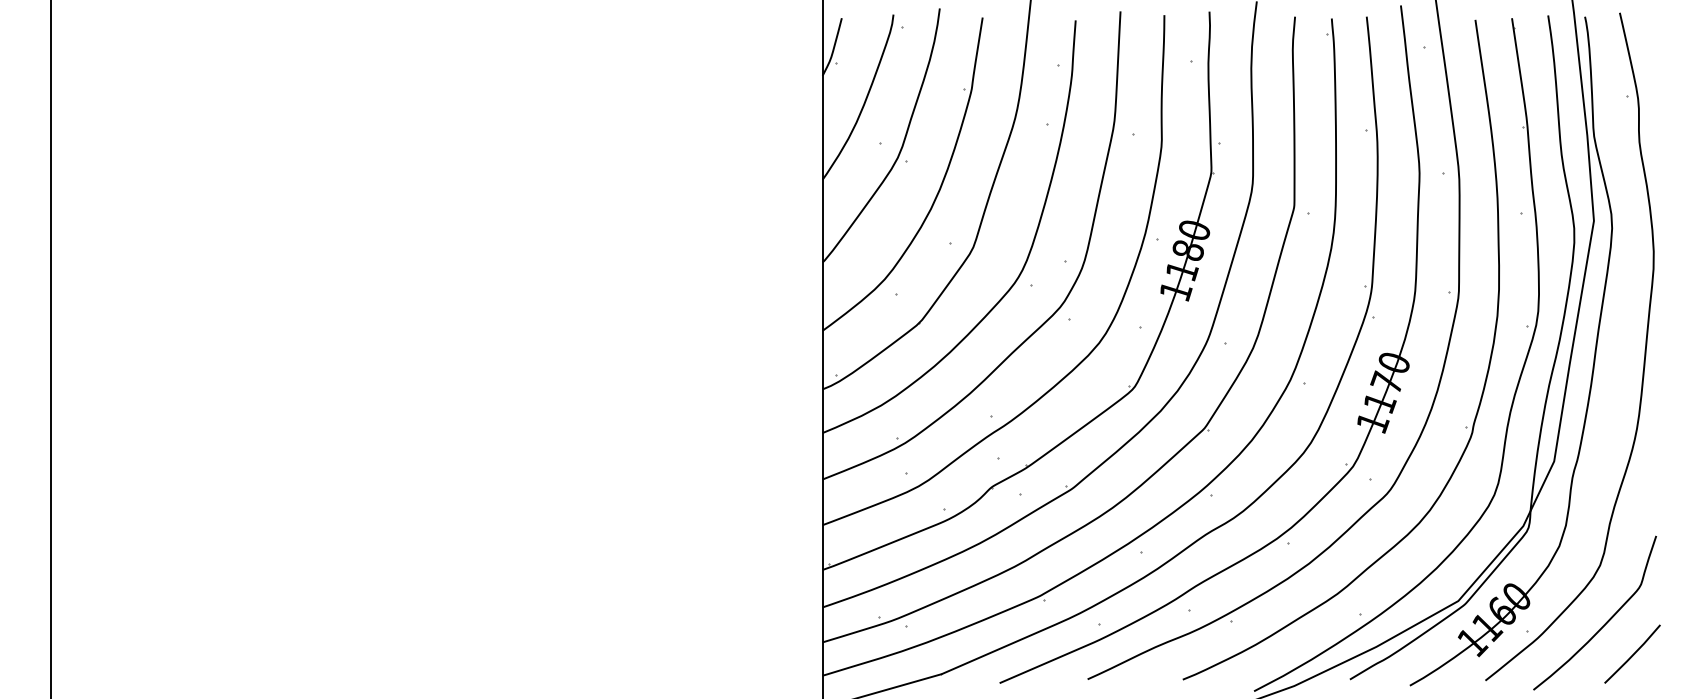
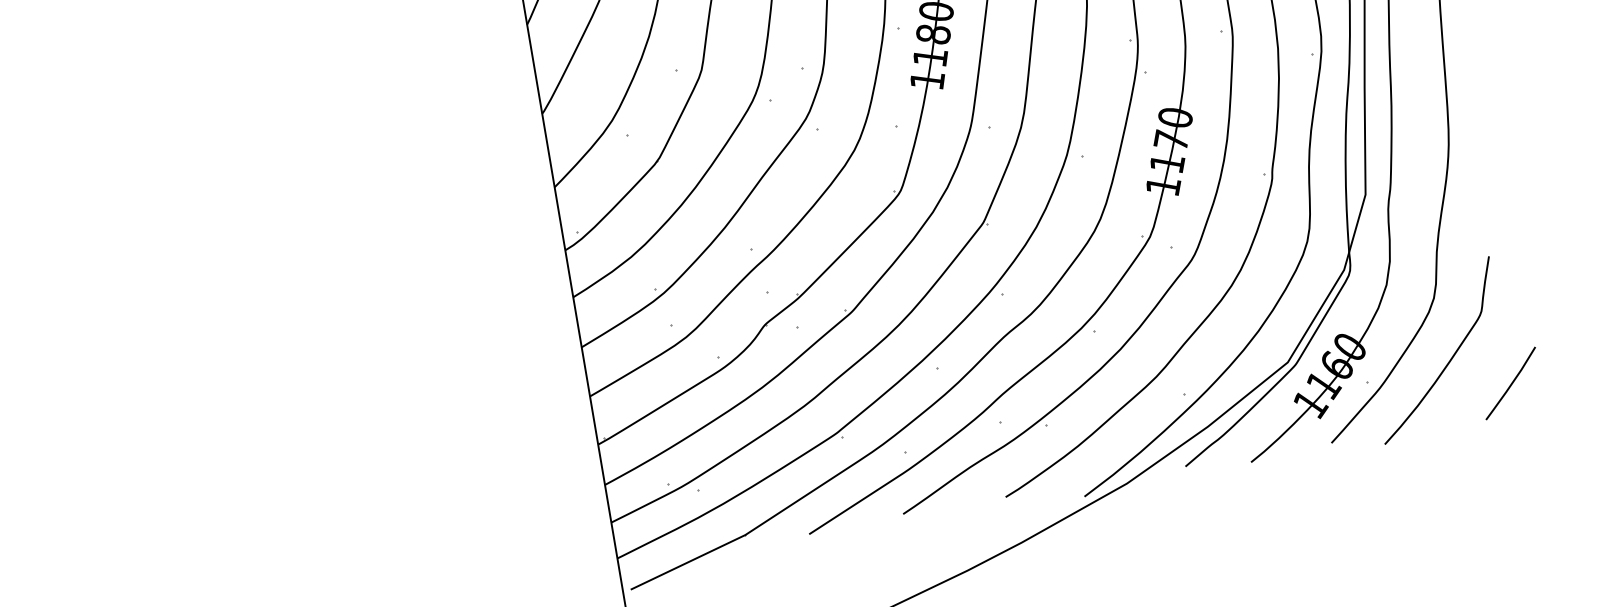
line: (1633, 653) -> (1511, 382), moved

